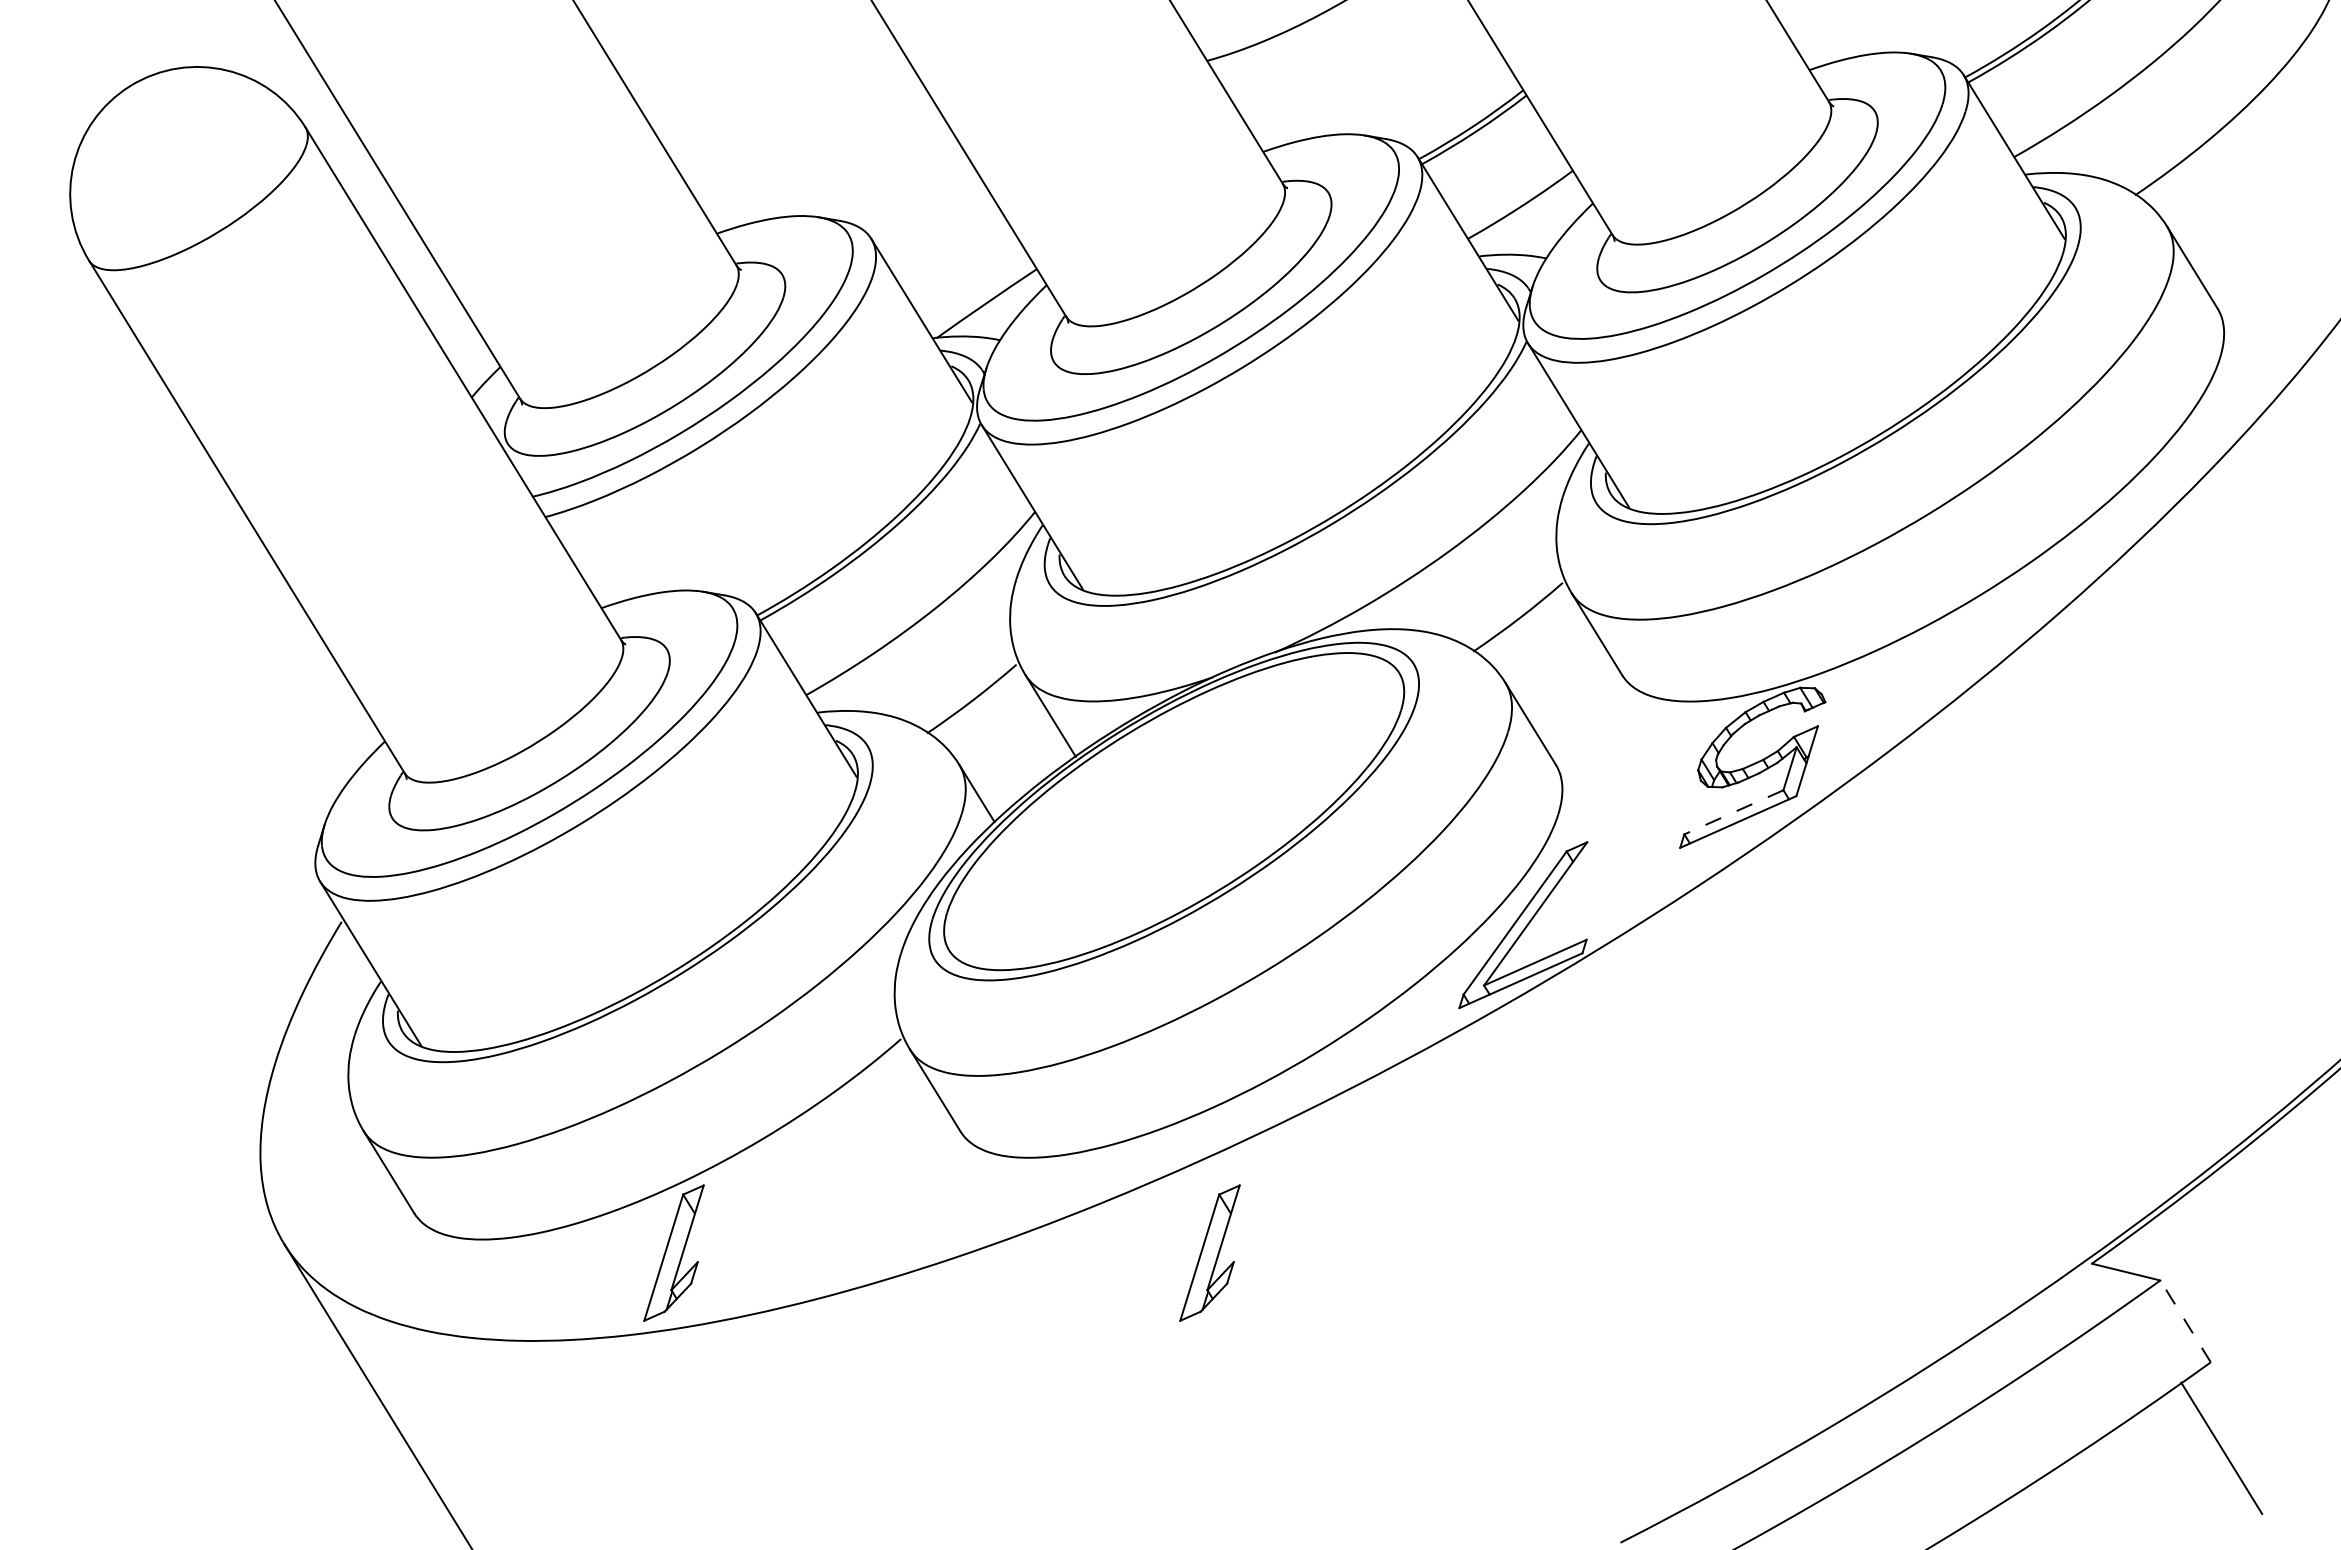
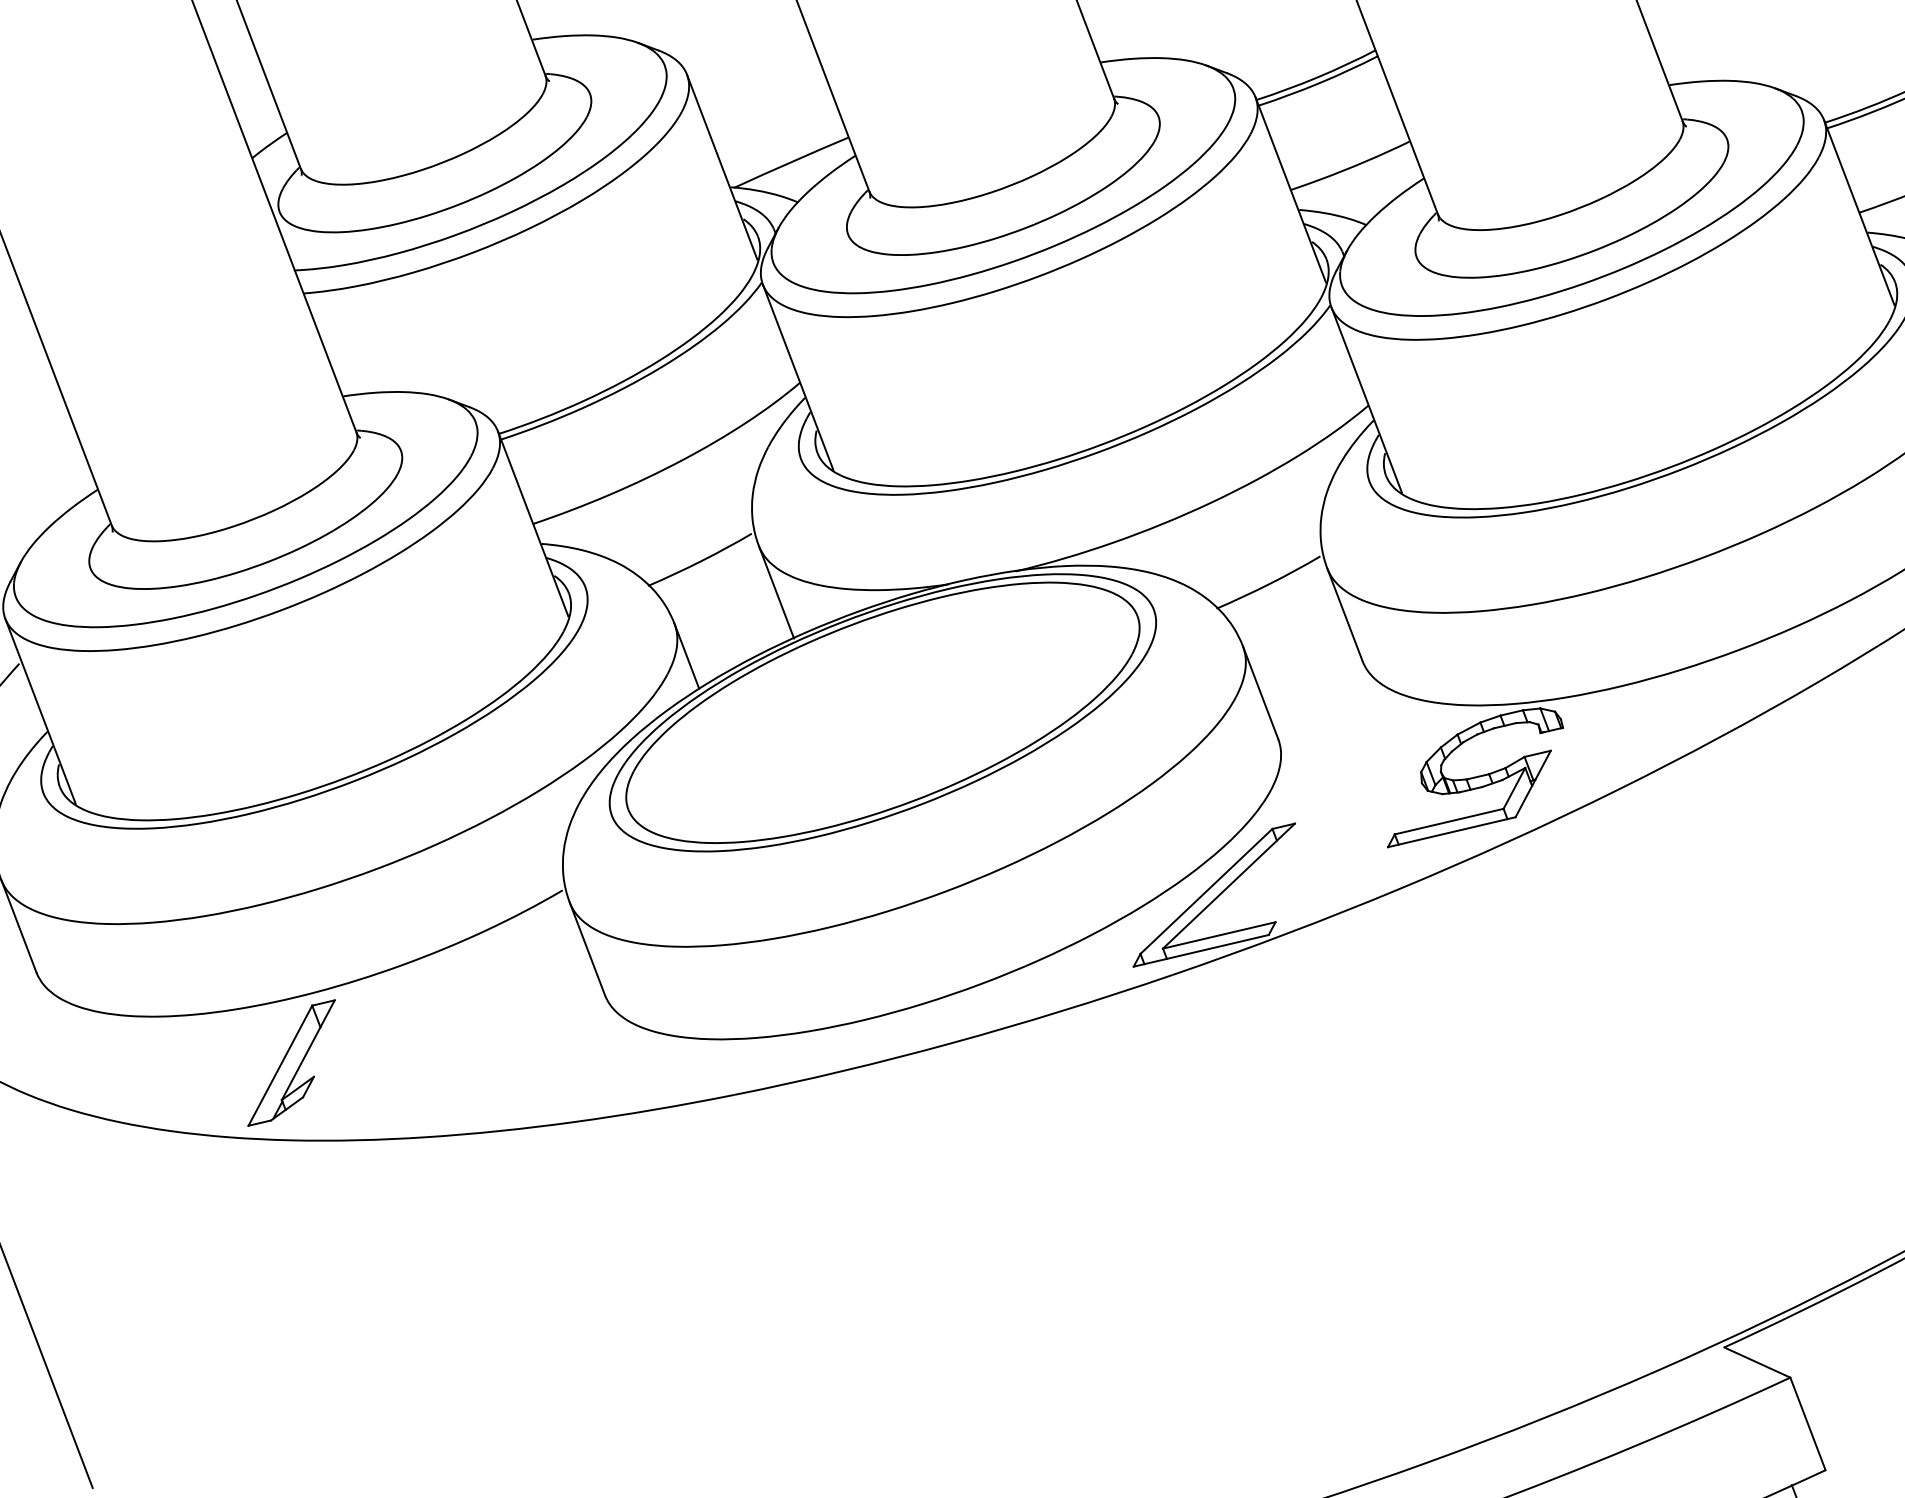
line: (1733, 812) -> (1448, 821), dashed -> solid
part: (1209, 1252) -> (833, 1165), removed
line: (2185, 1320) -> (1808, 1422), dashed -> solid

